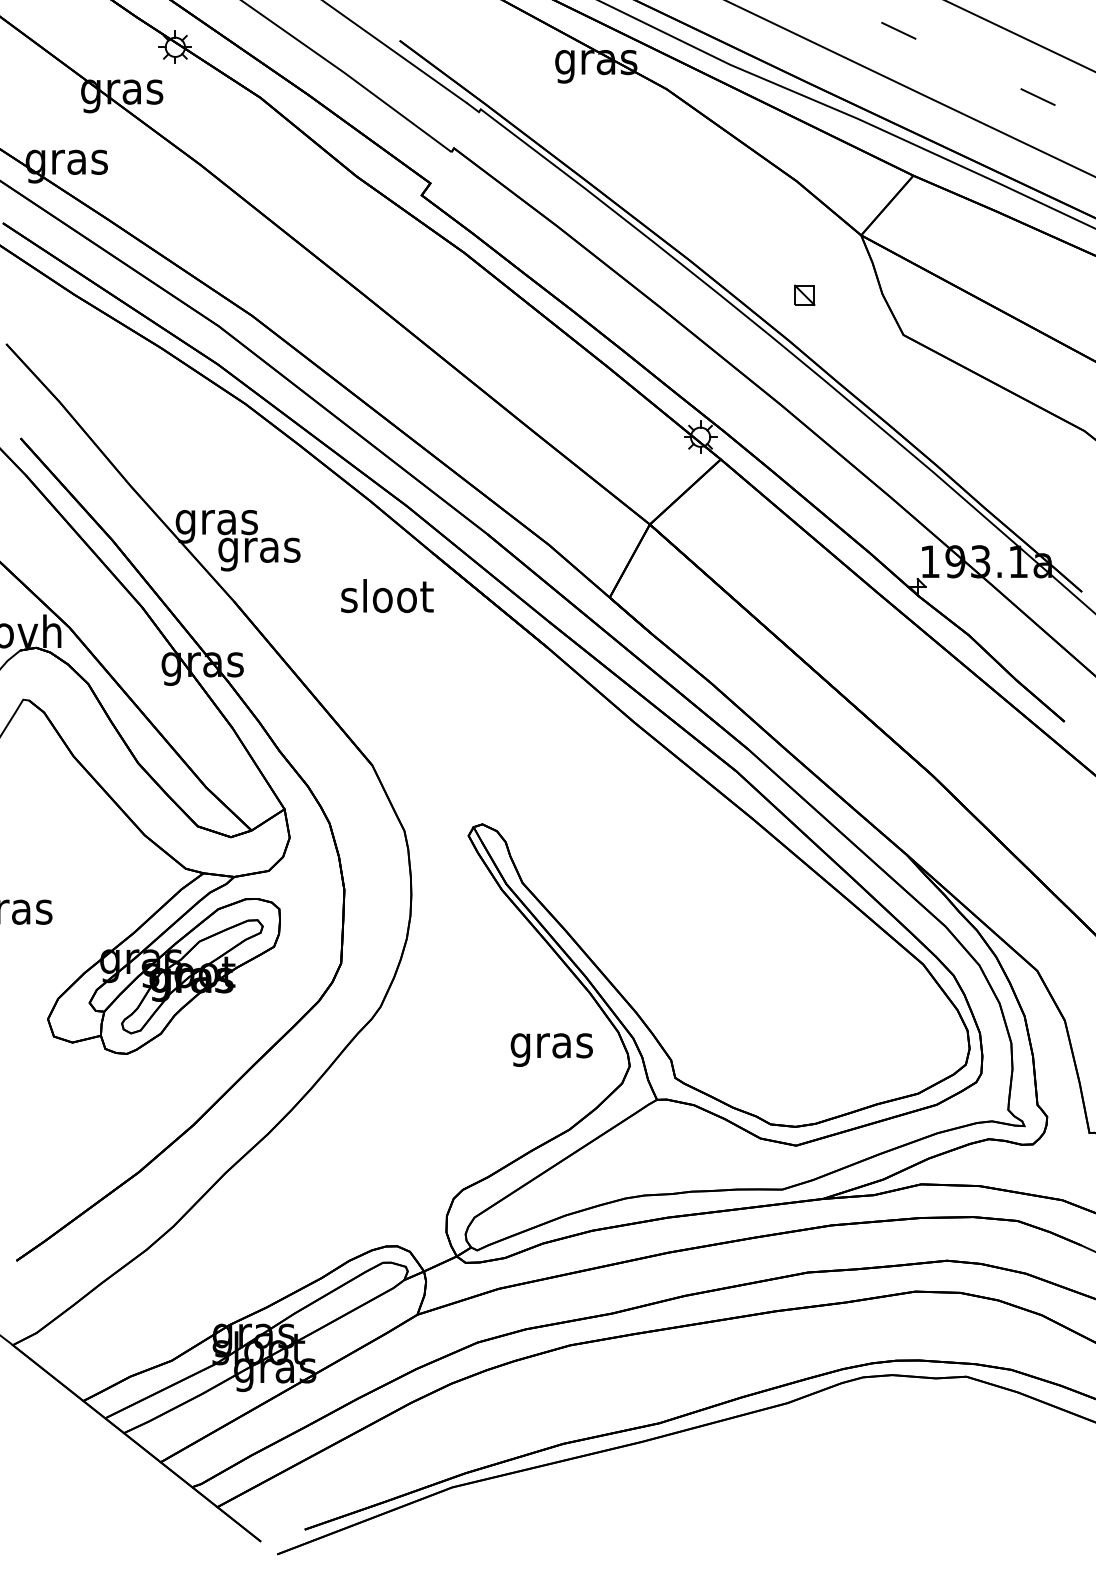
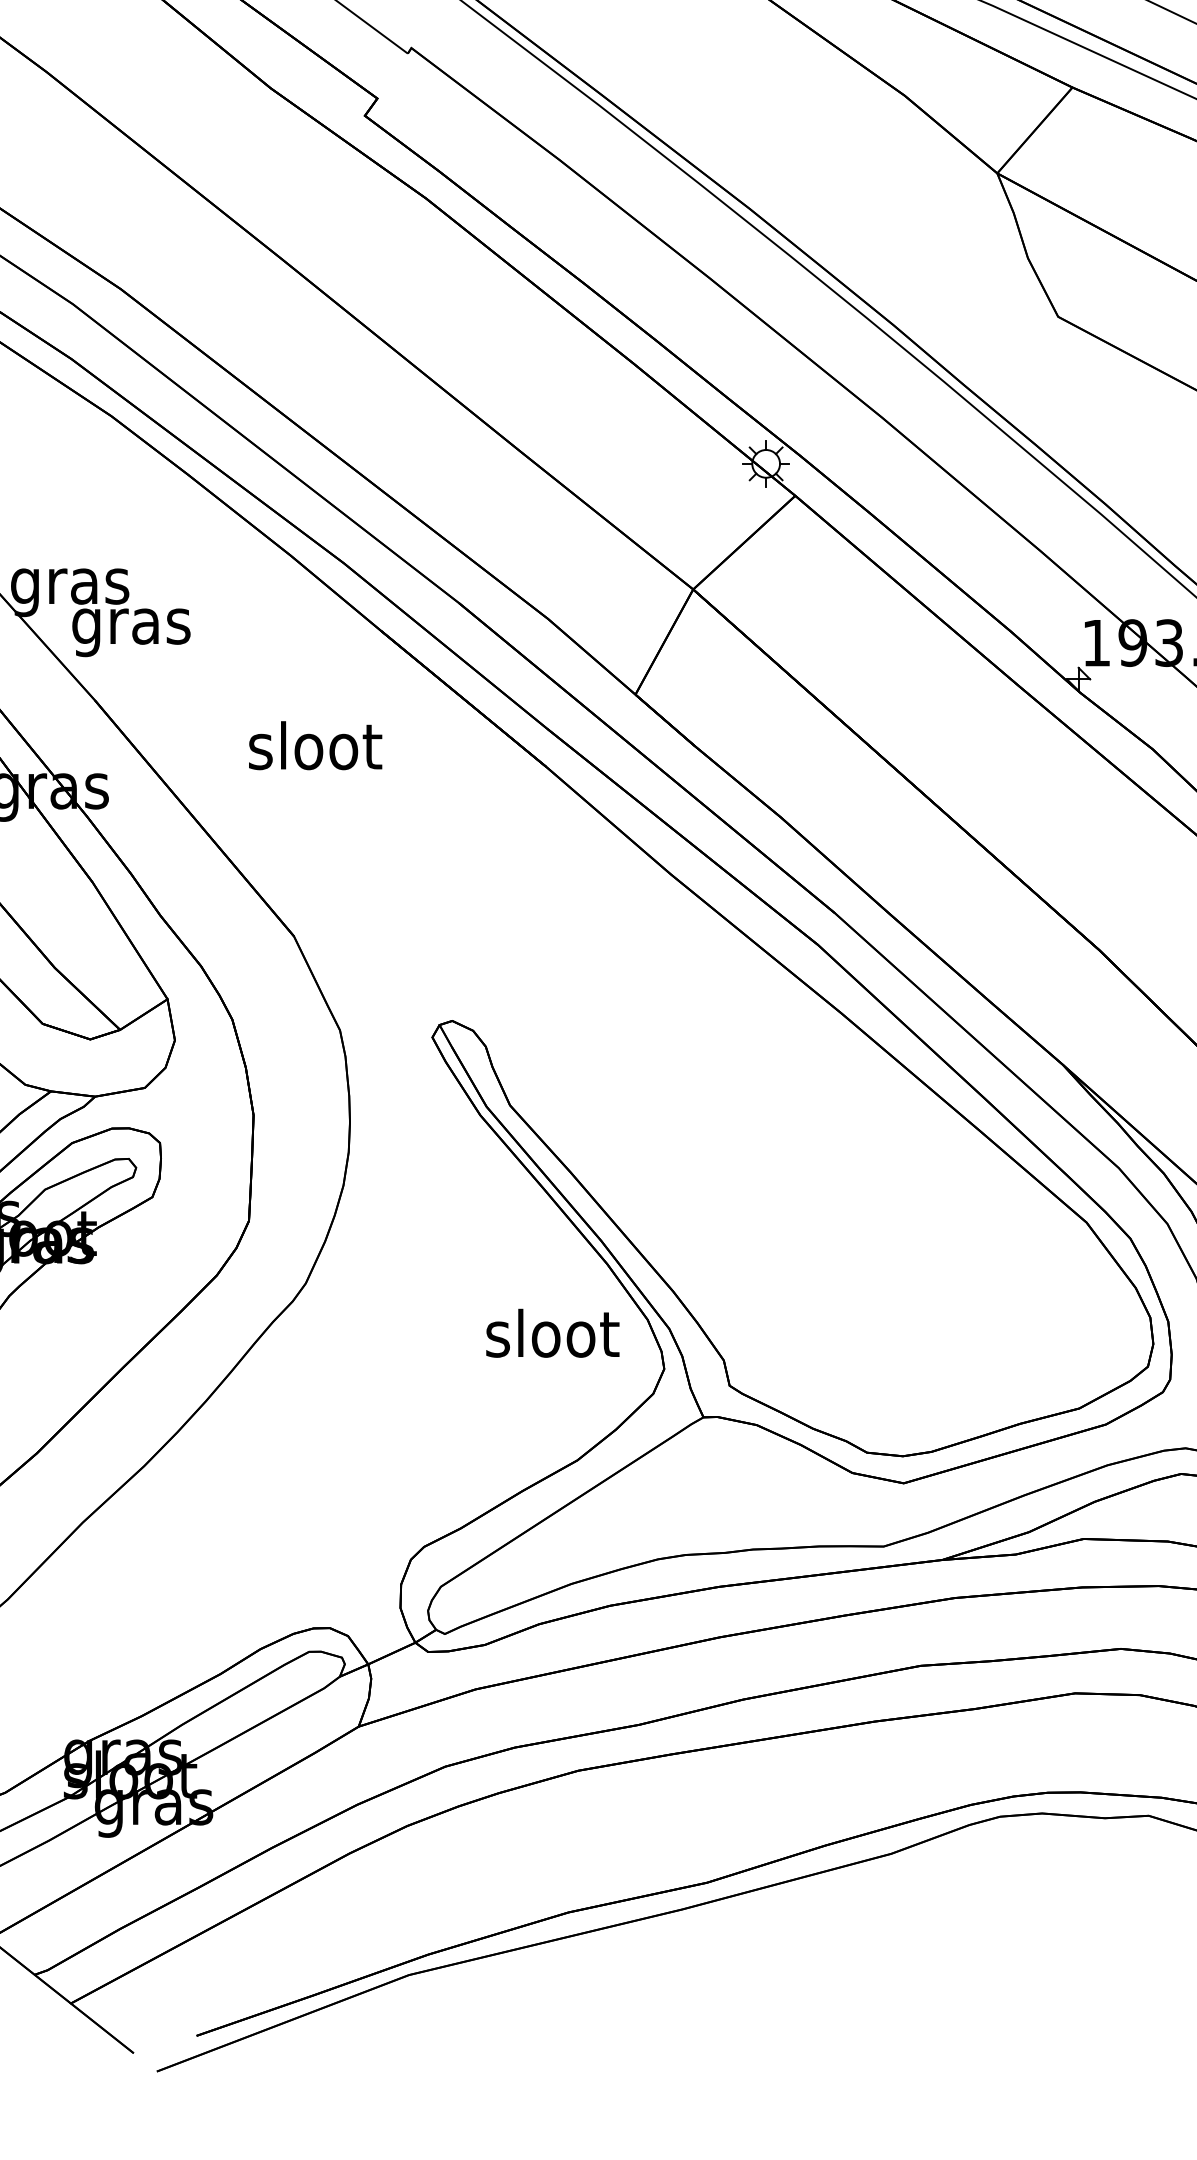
part: (804, 294) -> (915, 258), removed
text: (387, 596) -> (315, 746), moved
text: (552, 1045) -> (553, 1339), gras -> sloot

